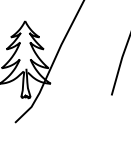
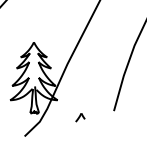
part: (75, 102) -> (80, 117), added

